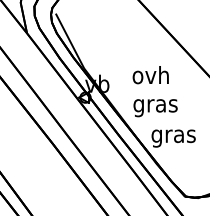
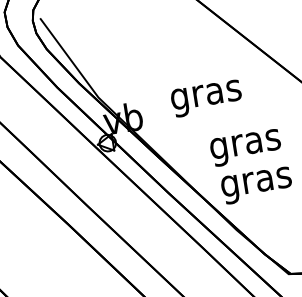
text: (151, 77) -> (206, 94), ovh -> gras
text: (155, 108) -> (245, 148), moved

